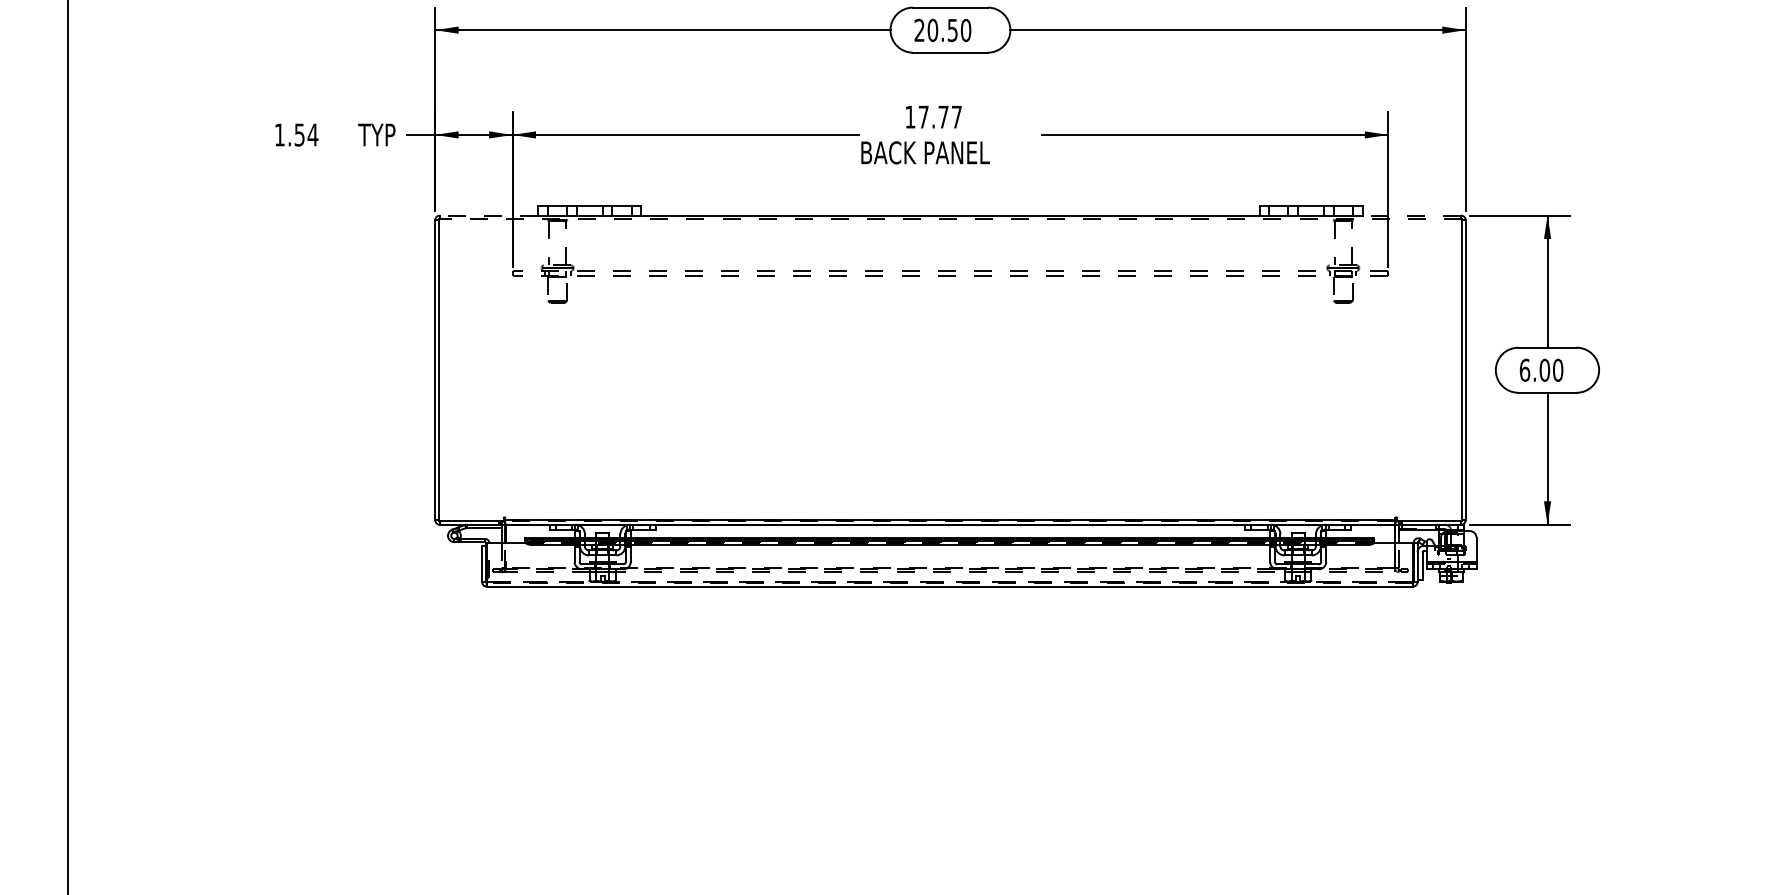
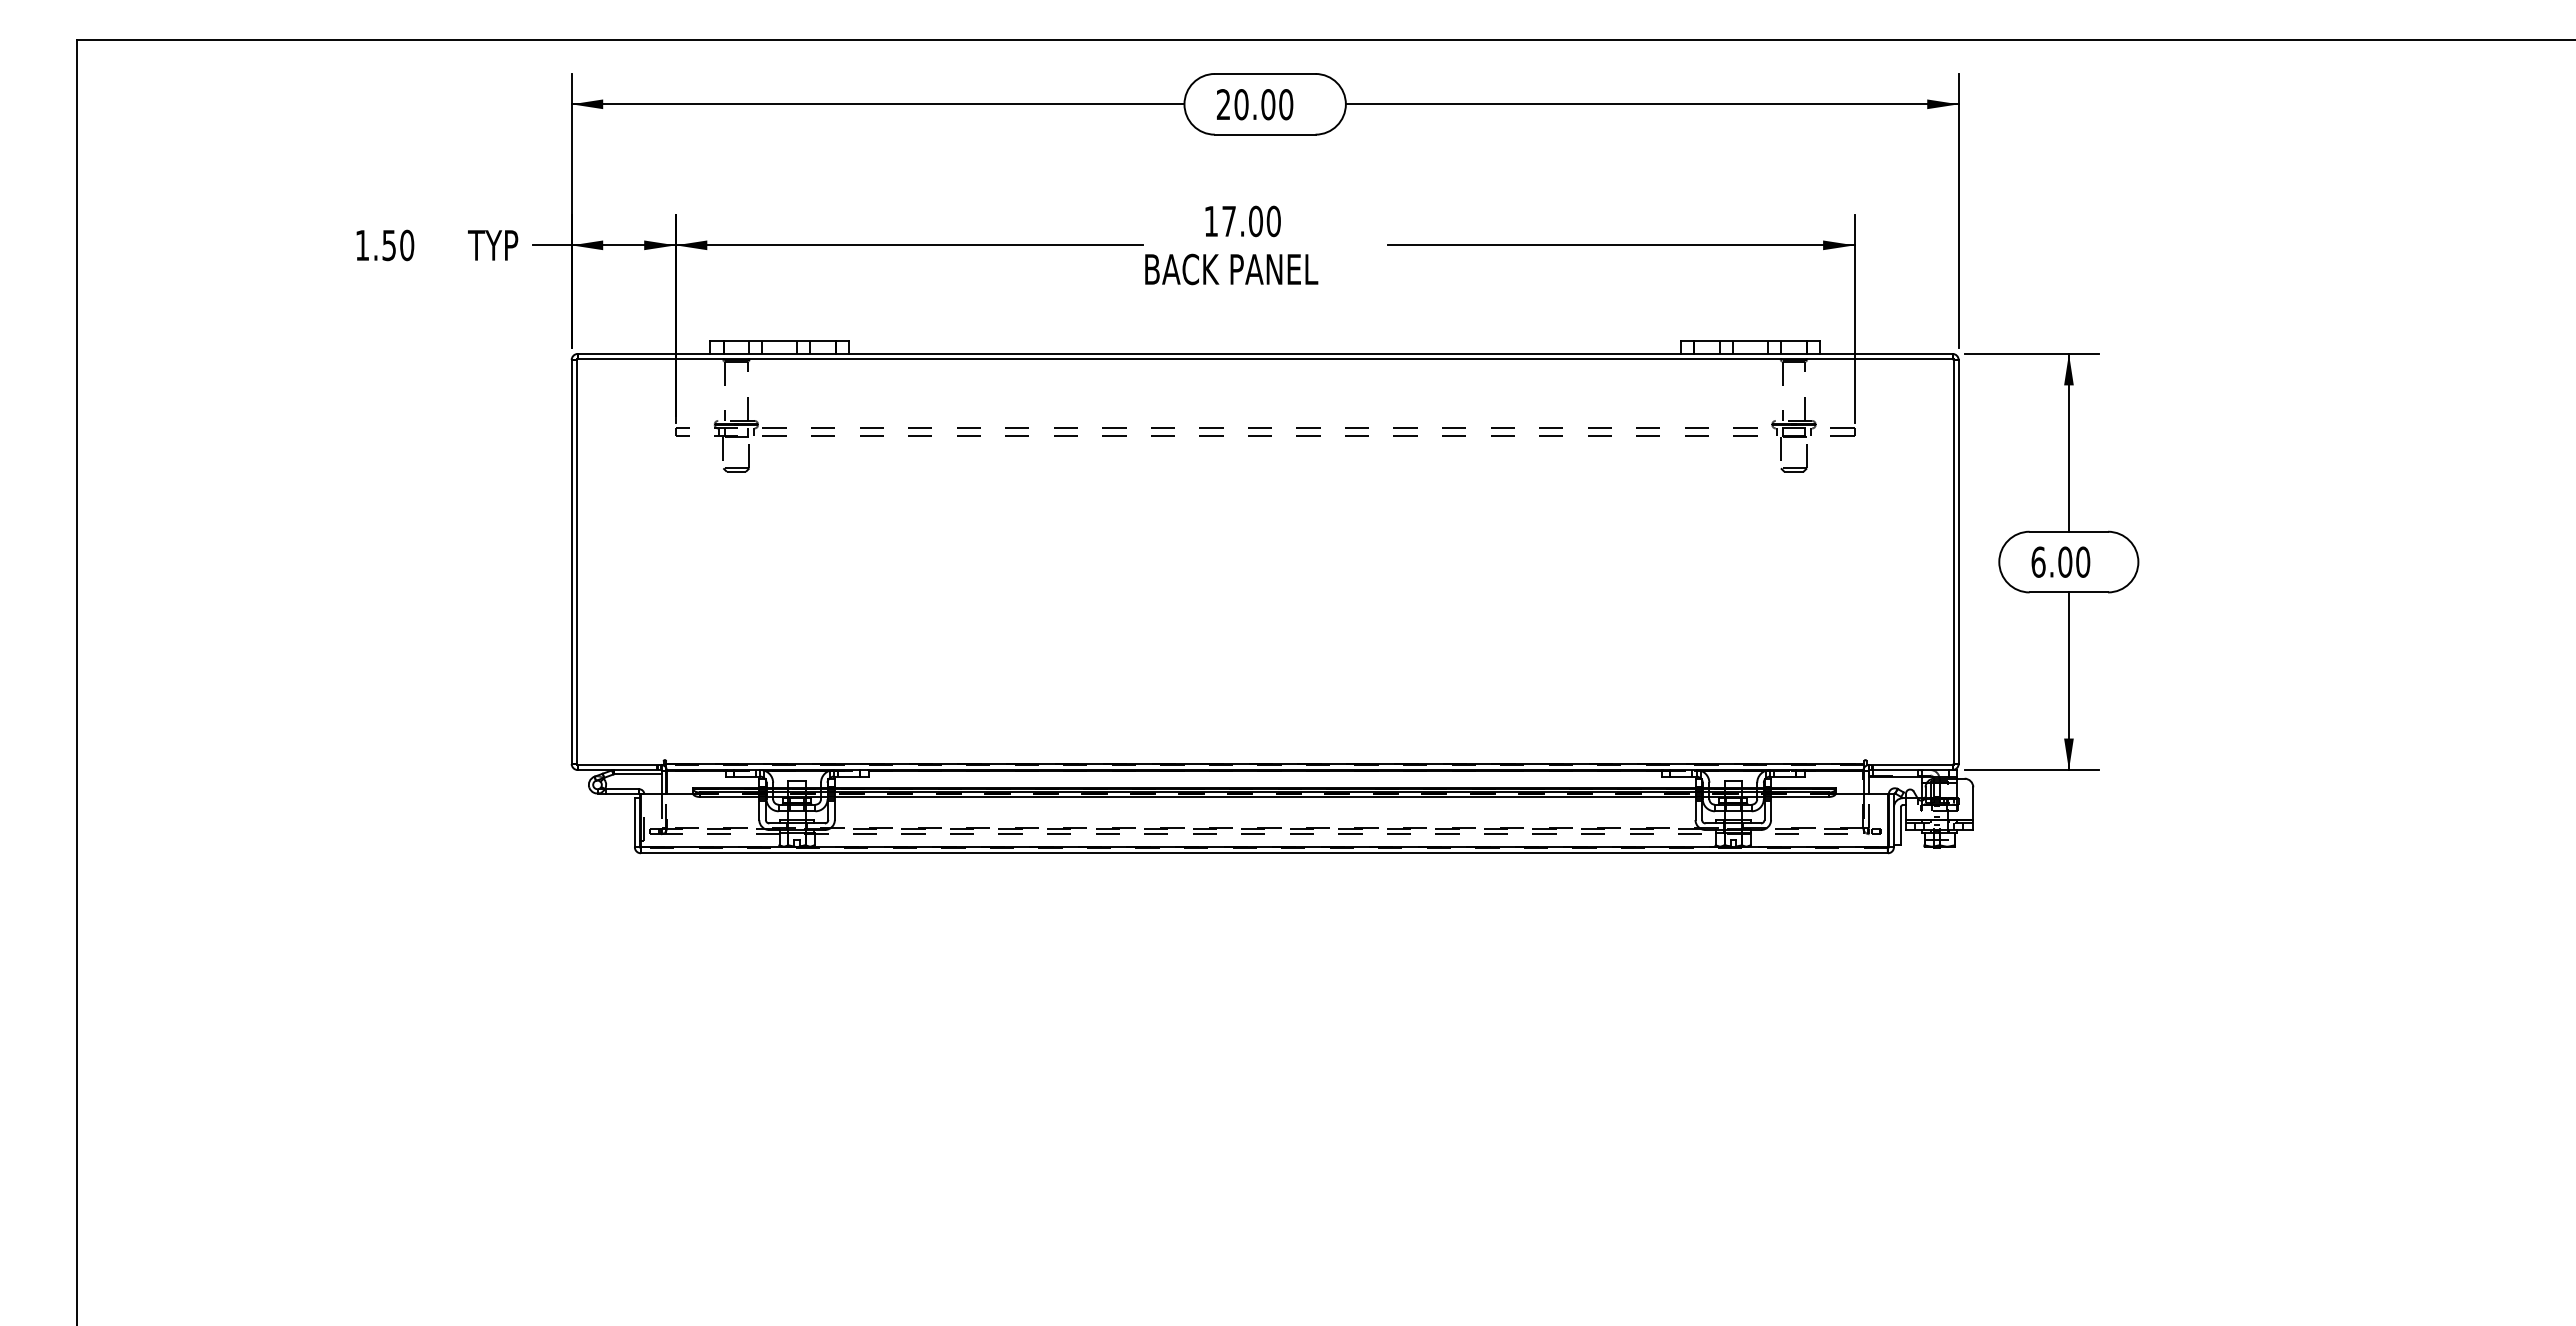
text: (952, 30) -> (1268, 104), 20.50 -> 20.00
text: (949, 117) -> (1264, 221), 17.77 -> 17.00
text: (312, 135) -> (406, 245), 1.54 -> 1.50
line: (488, 215) -> (643, 353), dashed -> solid
line: (1411, 215) -> (1885, 353), dashed -> solid
line: (949, 219) -> (1264, 359), dashed -> solid
line: (949, 582) -> (1263, 847), dashed -> solid

